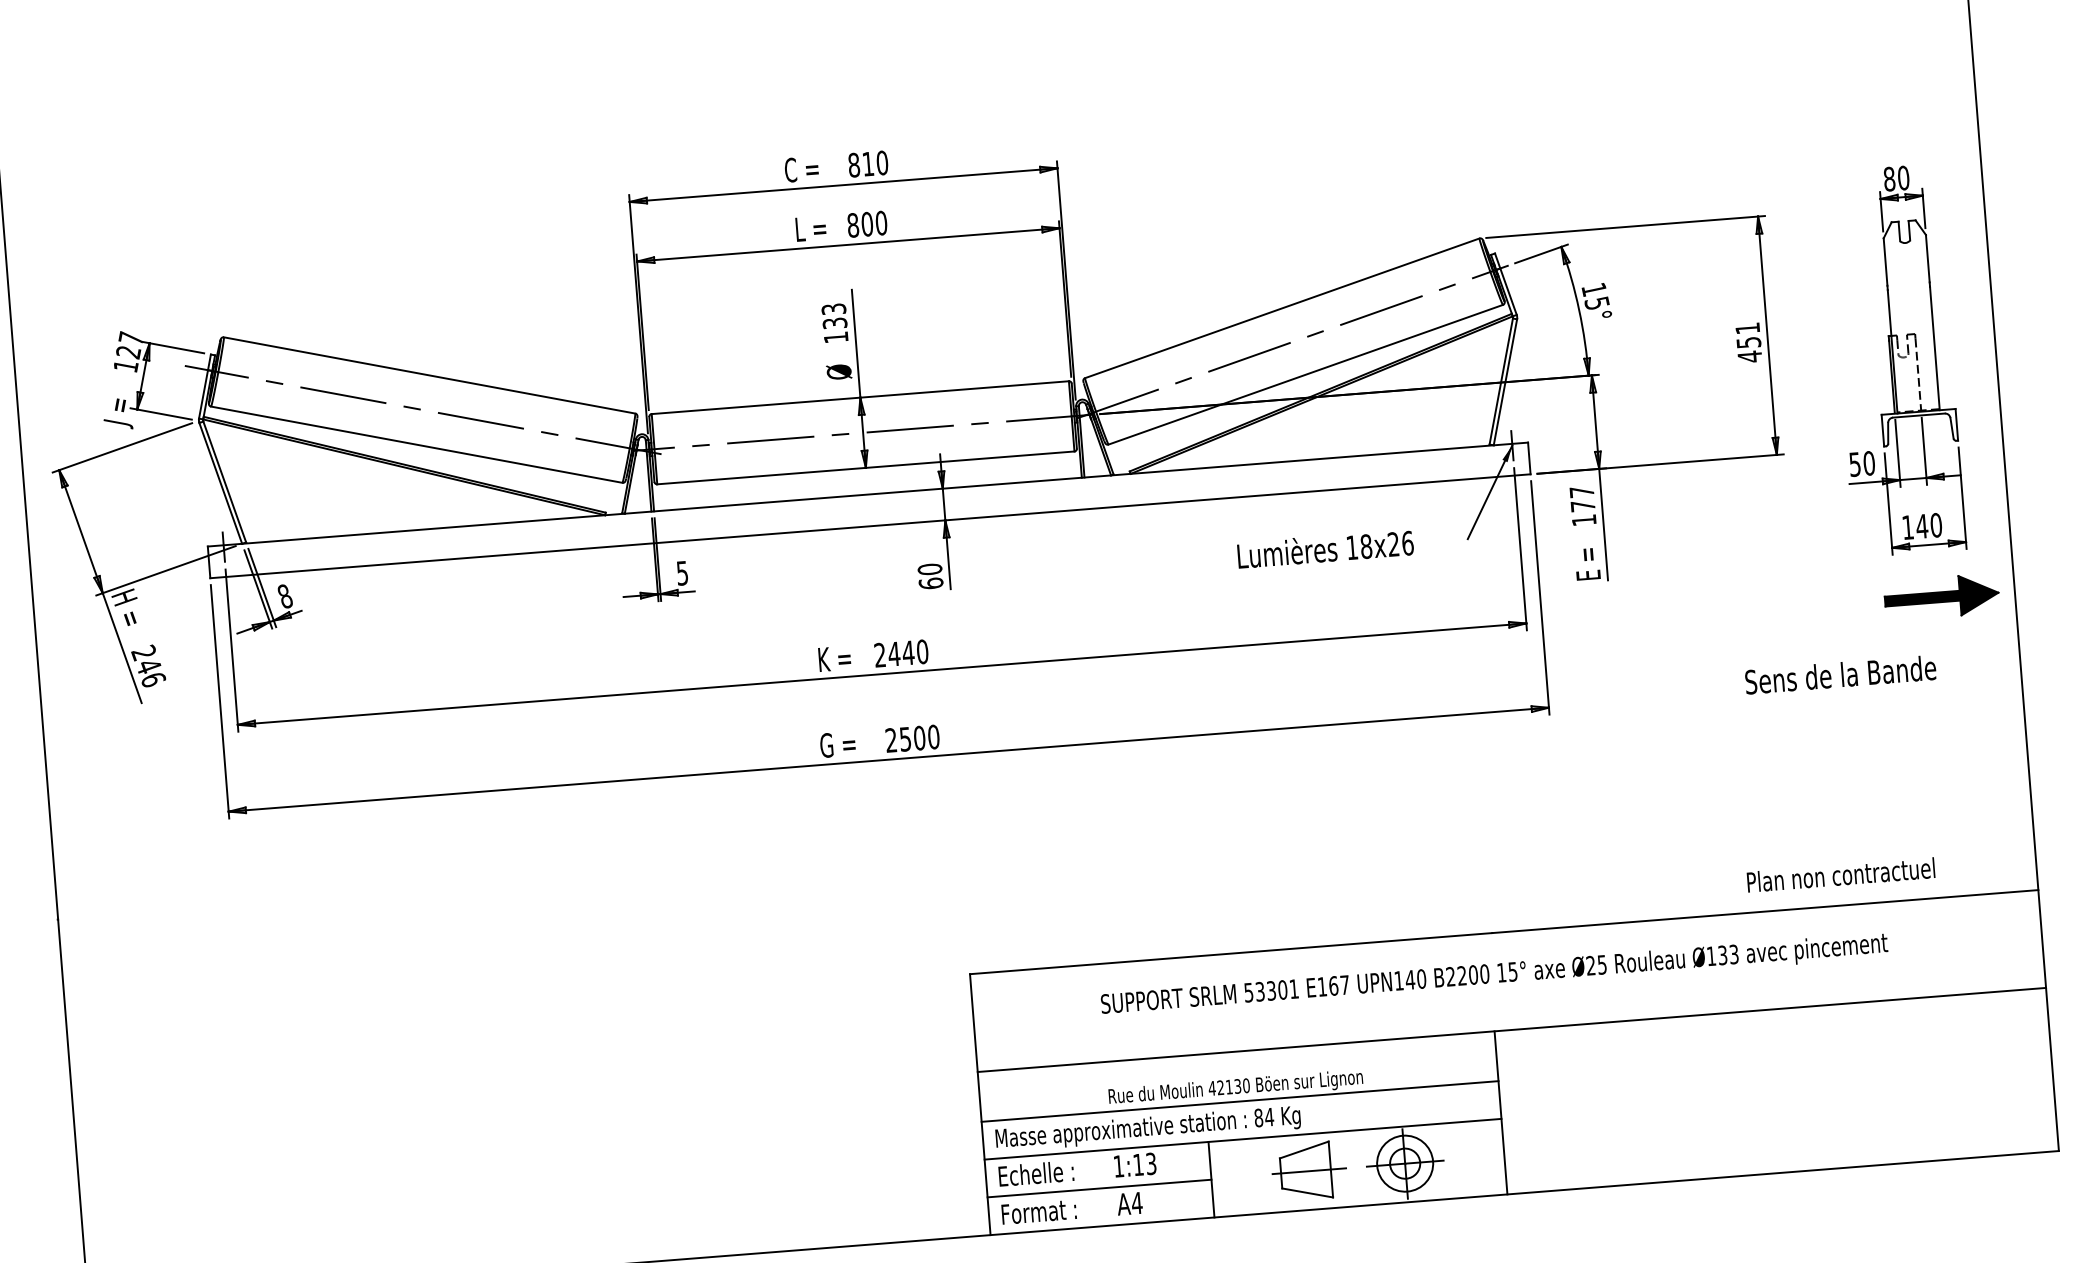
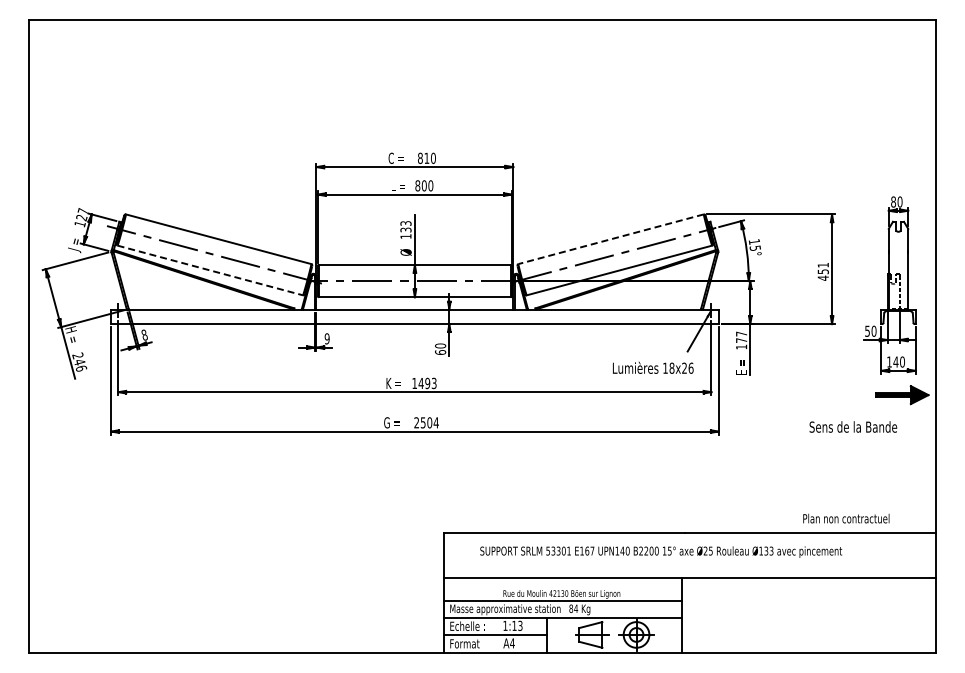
line: (1283, 308) -> (611, 239), solid -> dashed
line: (417, 444) -> (210, 270), solid -> dashed
text: (1326, 548) -> (653, 367), moved
text: (680, 572) -> (326, 338), 5 -> 9
text: (901, 653) -> (424, 383), 2440 -> 1493
text: (932, 736) -> (435, 422), 2500 -> 2504
text: (1495, 974) -> (661, 551), moved

